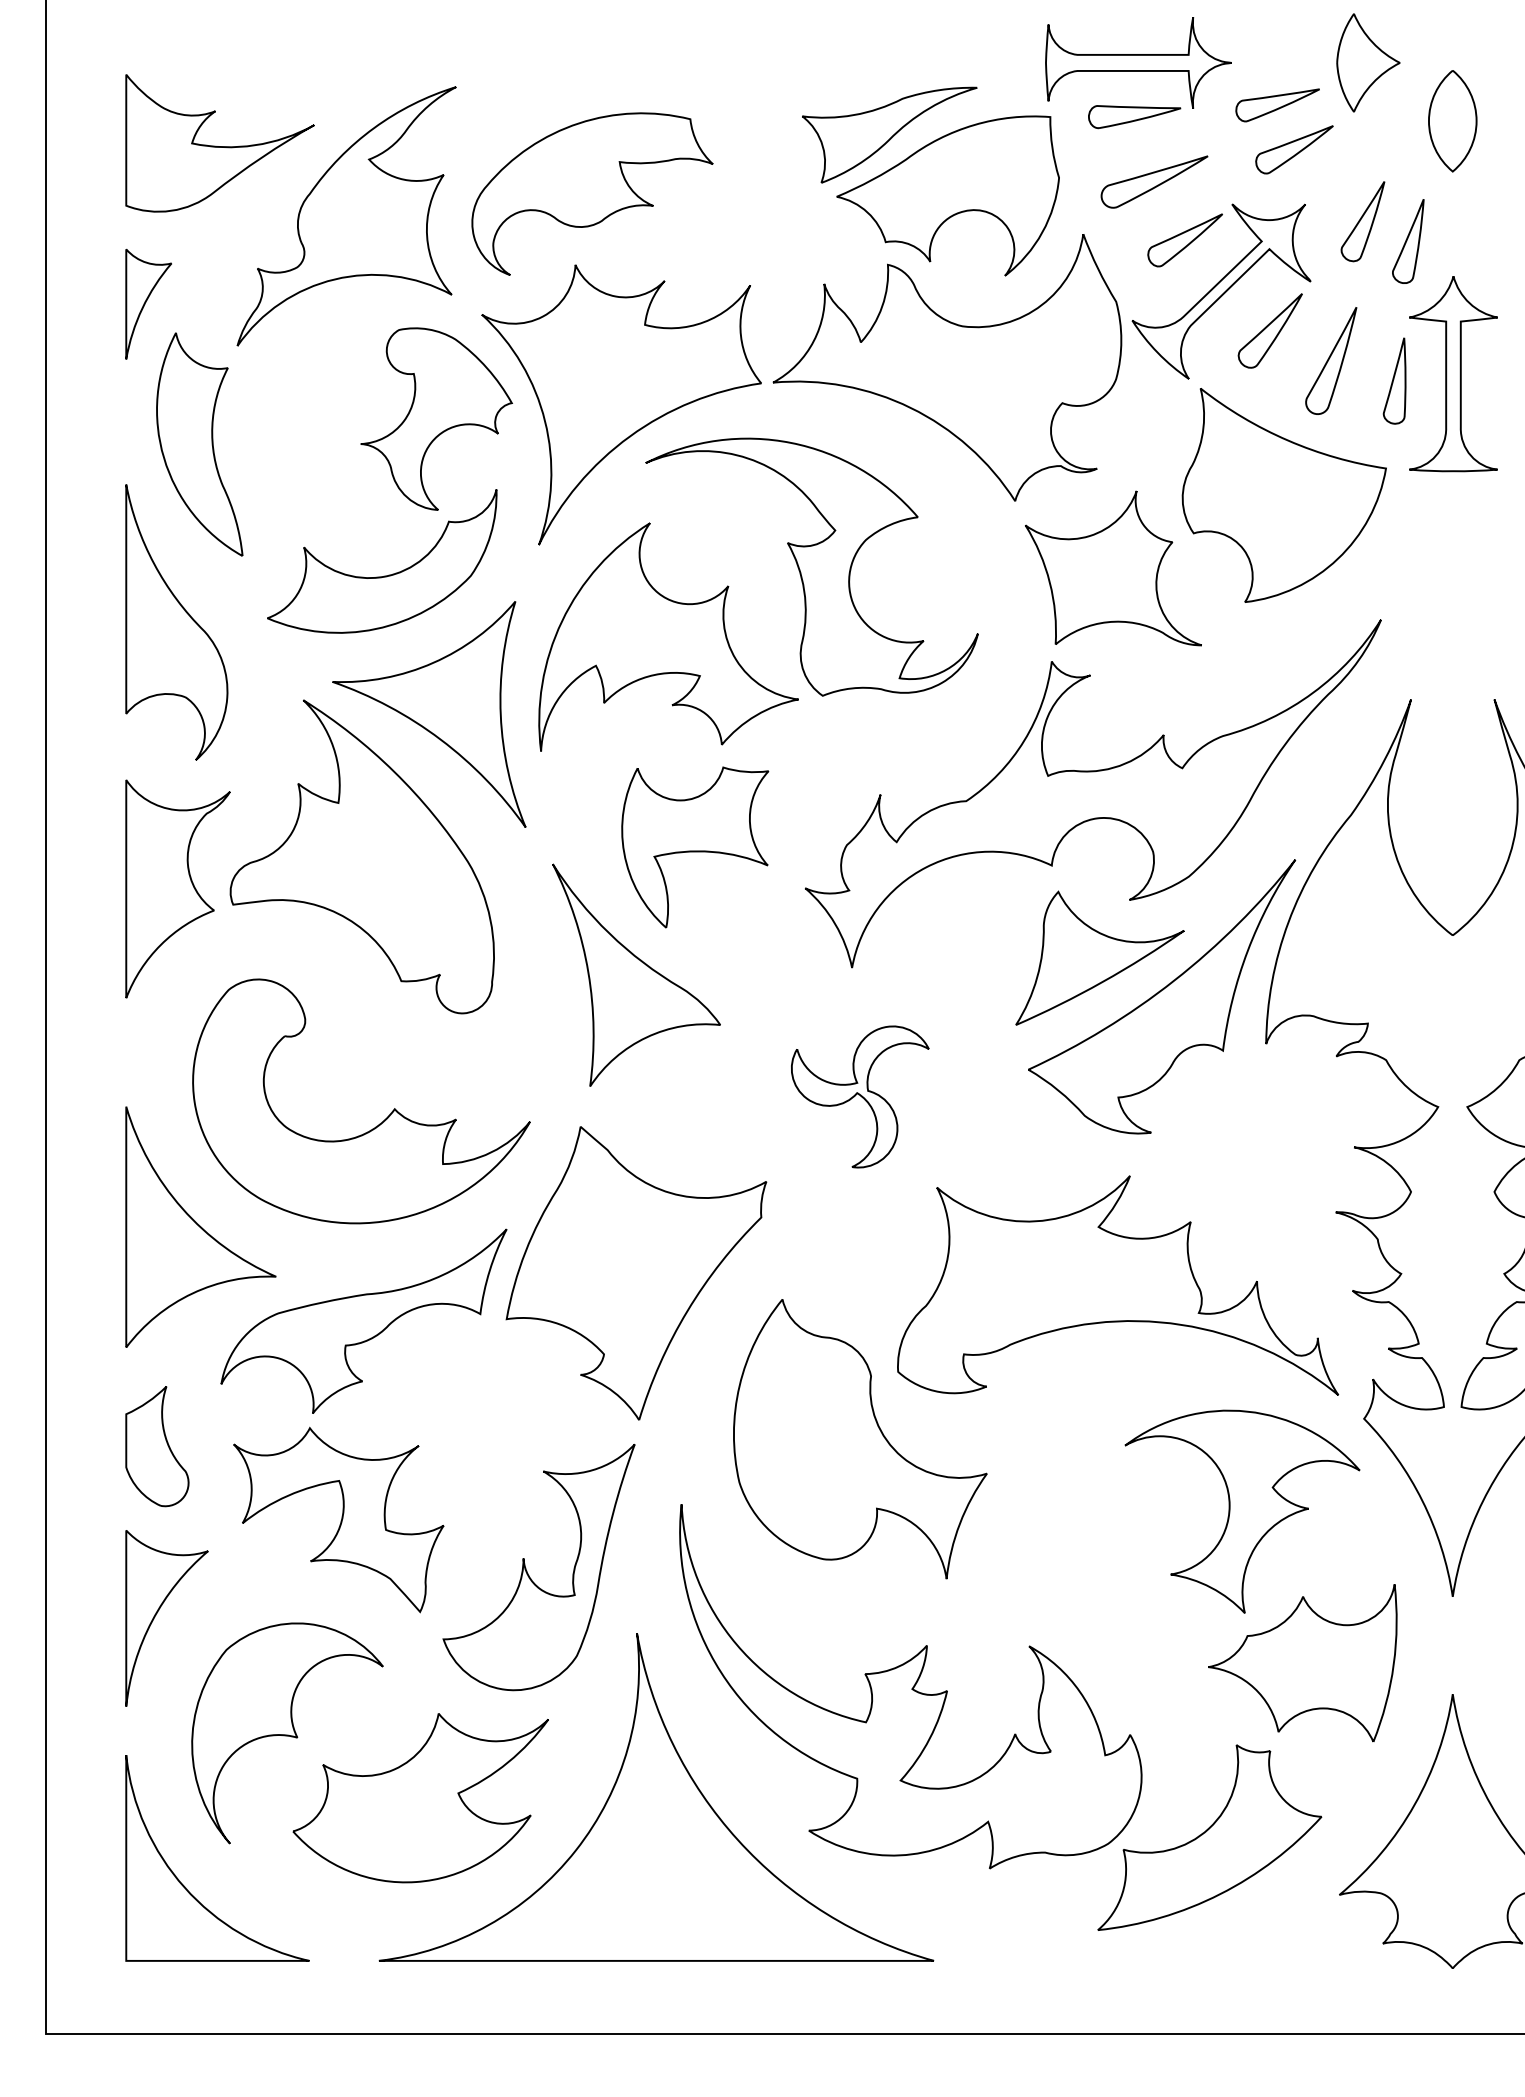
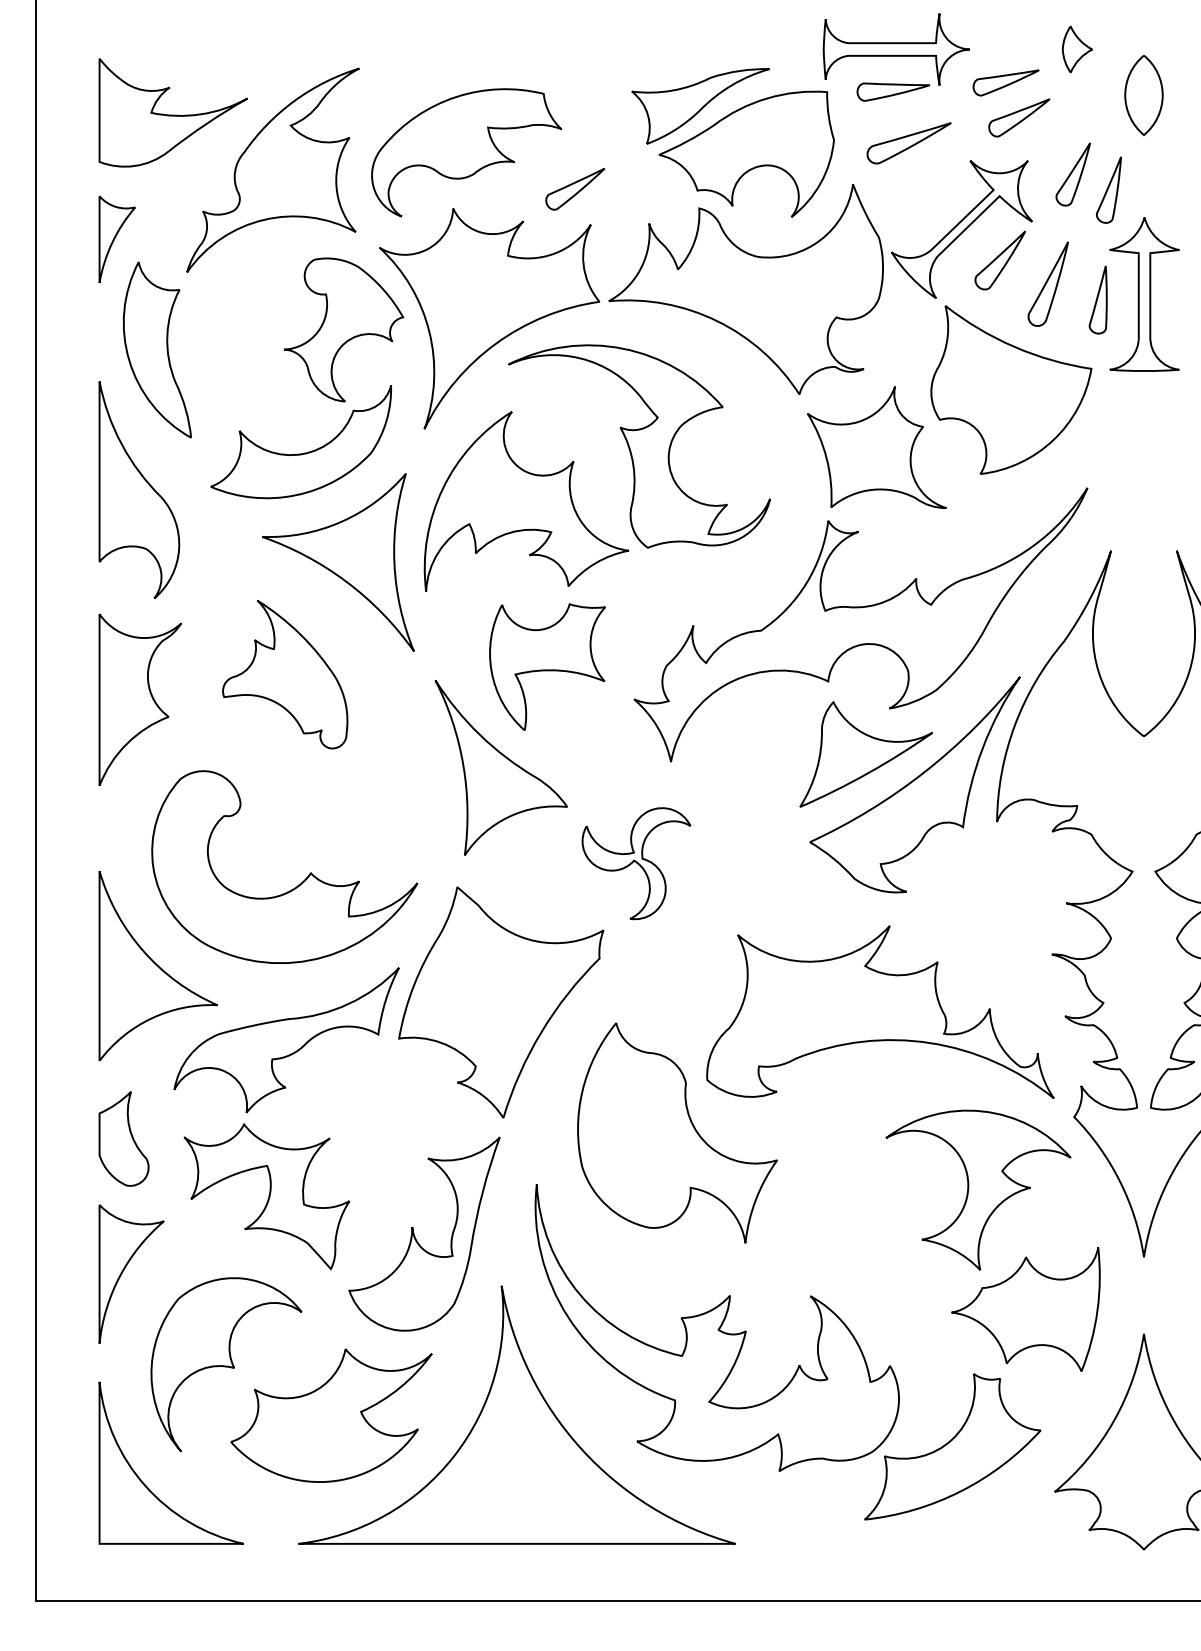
part: (1368, 62) -> (1077, 49), size x0.6
part: (1185, 239) -> (575, 188), moved
part: (361, 856) -> (284, 674), size x0.6
part: (860, 1096) -> (636, 863), moved

